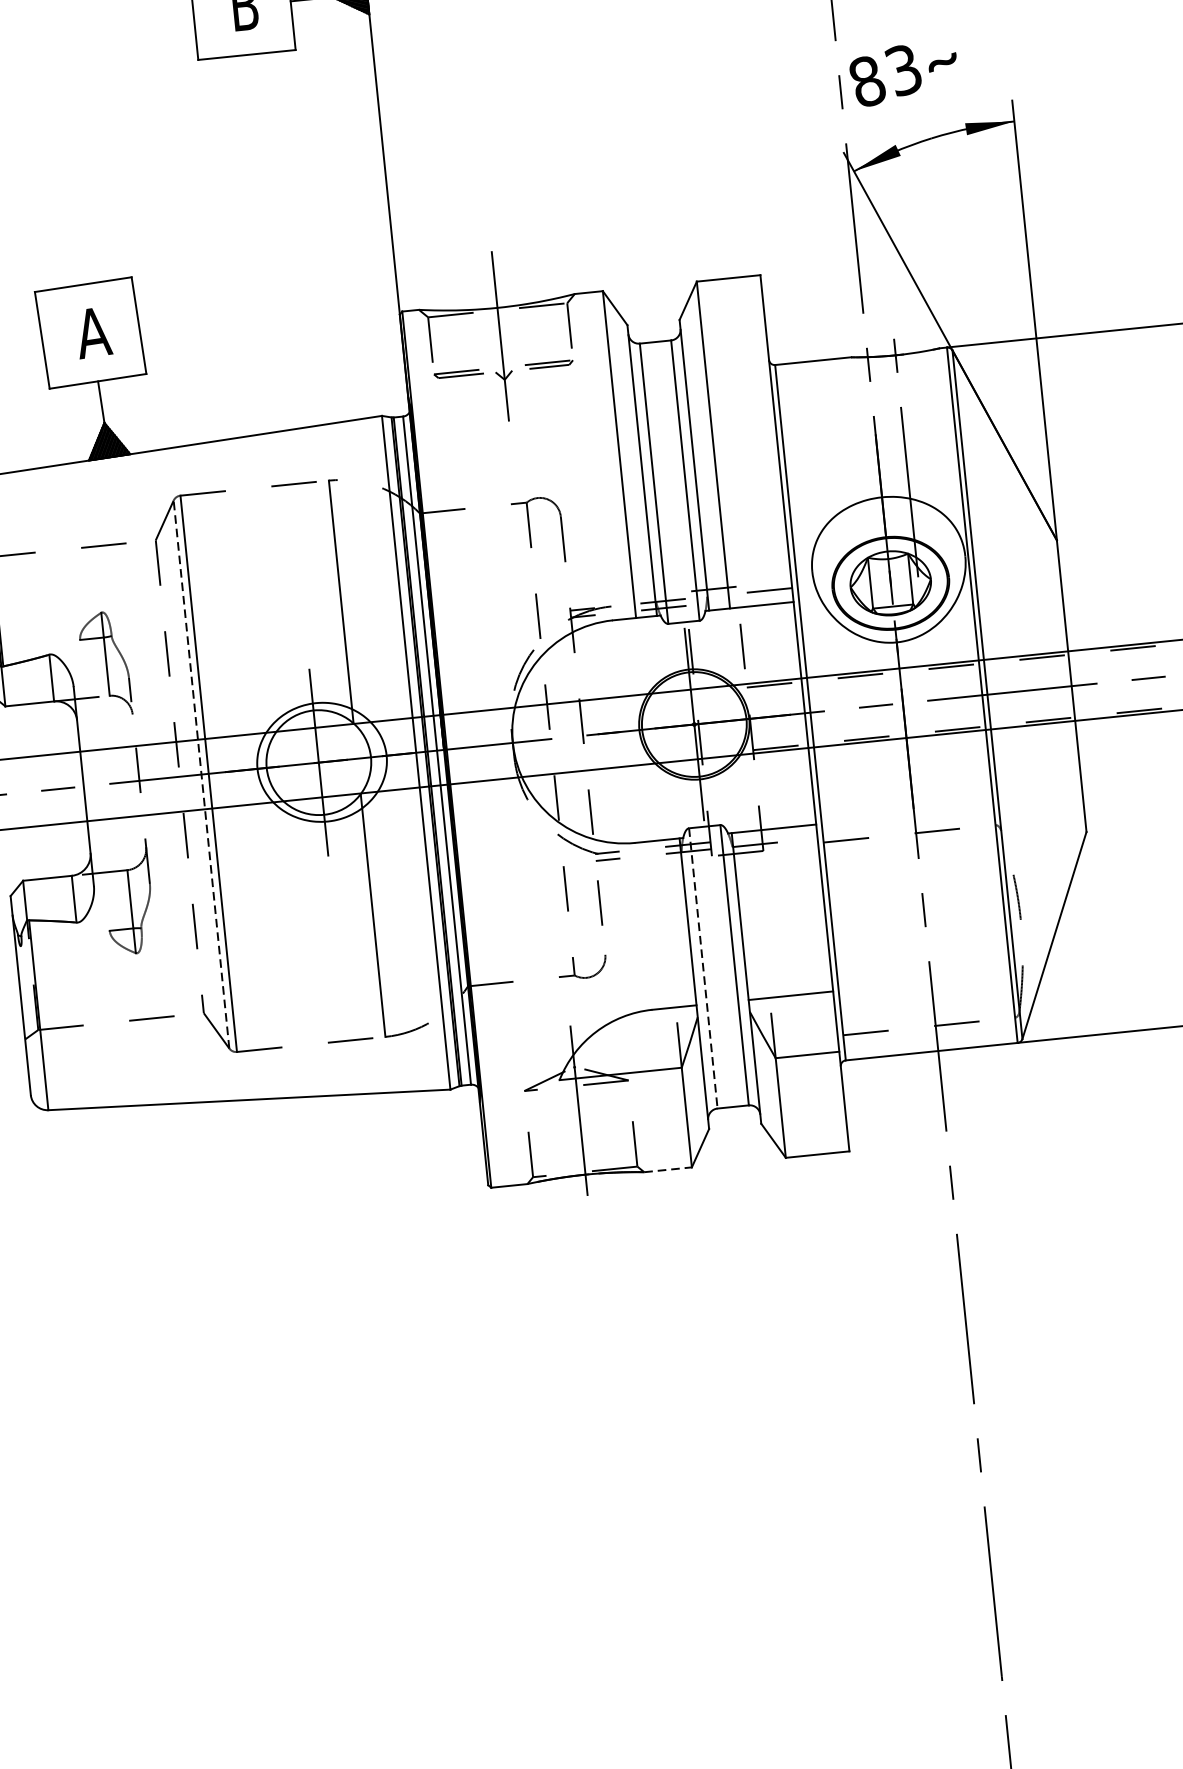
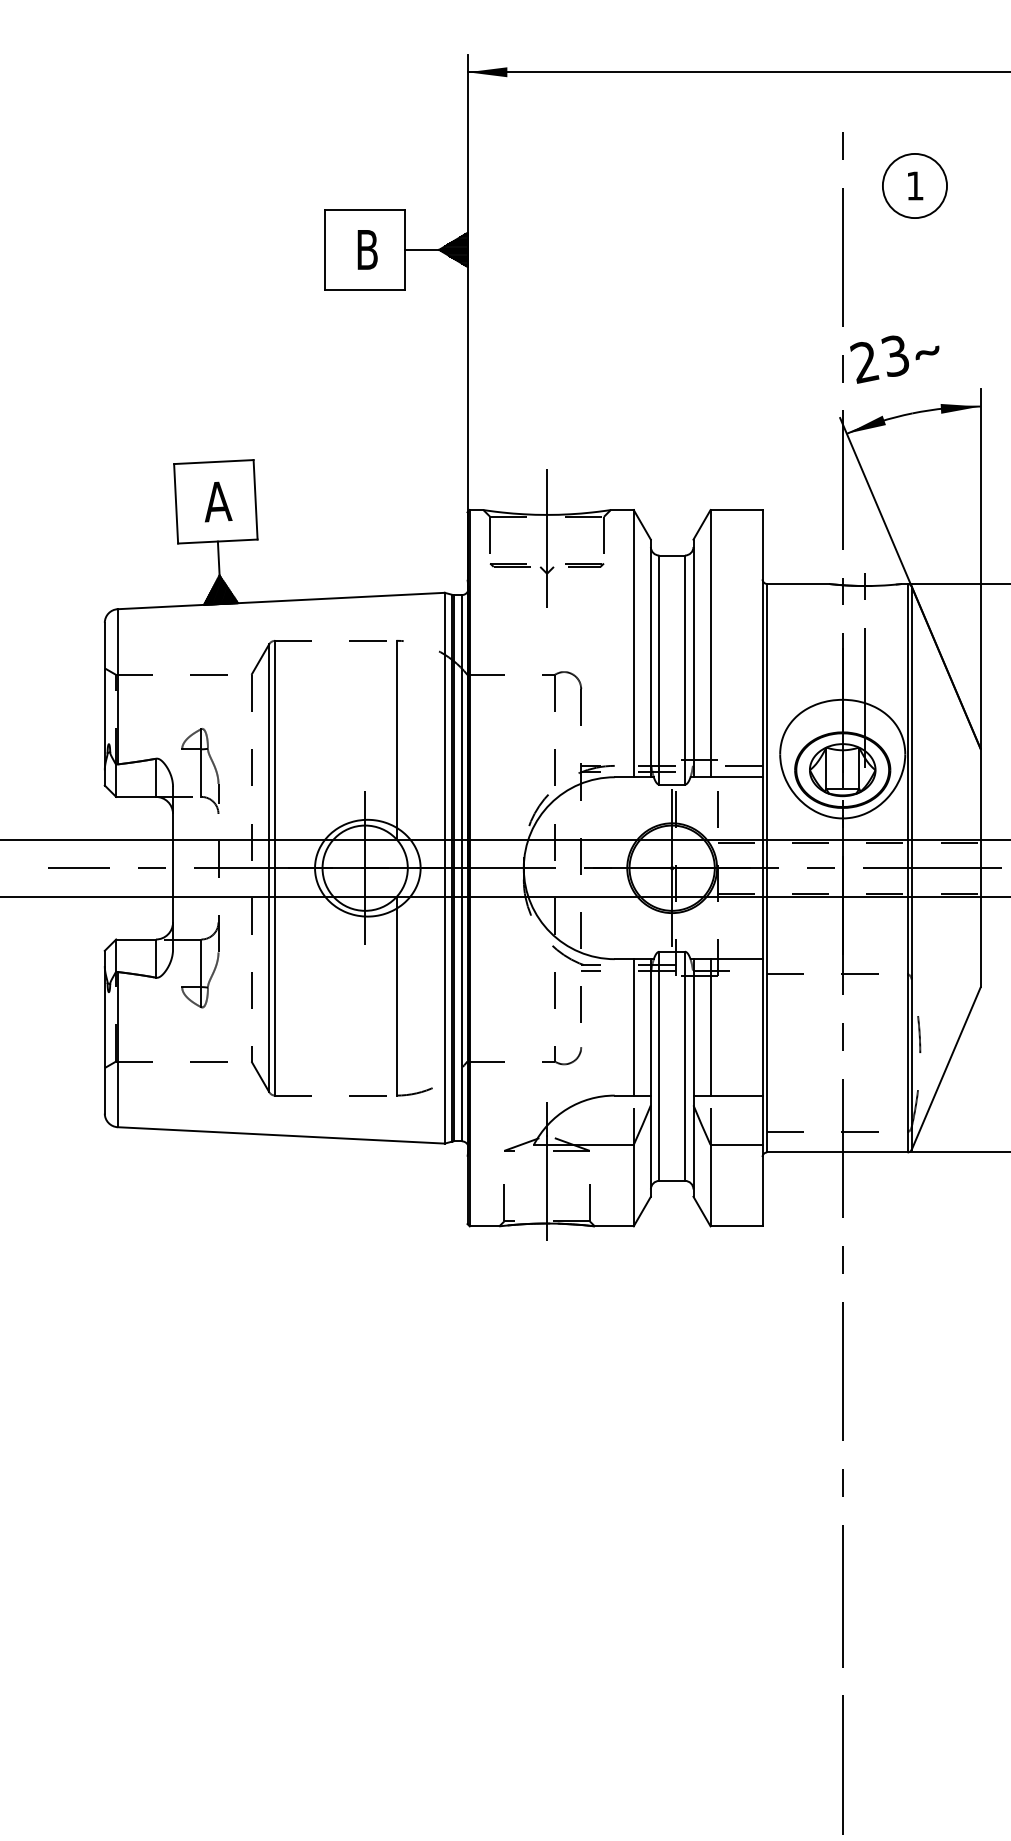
text: (866, 82) -> (864, 362), 83 -> 23
line: (201, 774) -> (269, 868), dashed -> solid
line: (761, 914) -> (710, 1027), added
line: (666, 924) -> (633, 1027), added
line: (703, 968) -> (659, 1066), dashed -> solid
line: (668, 1169) -> (614, 1226), dashed -> solid

